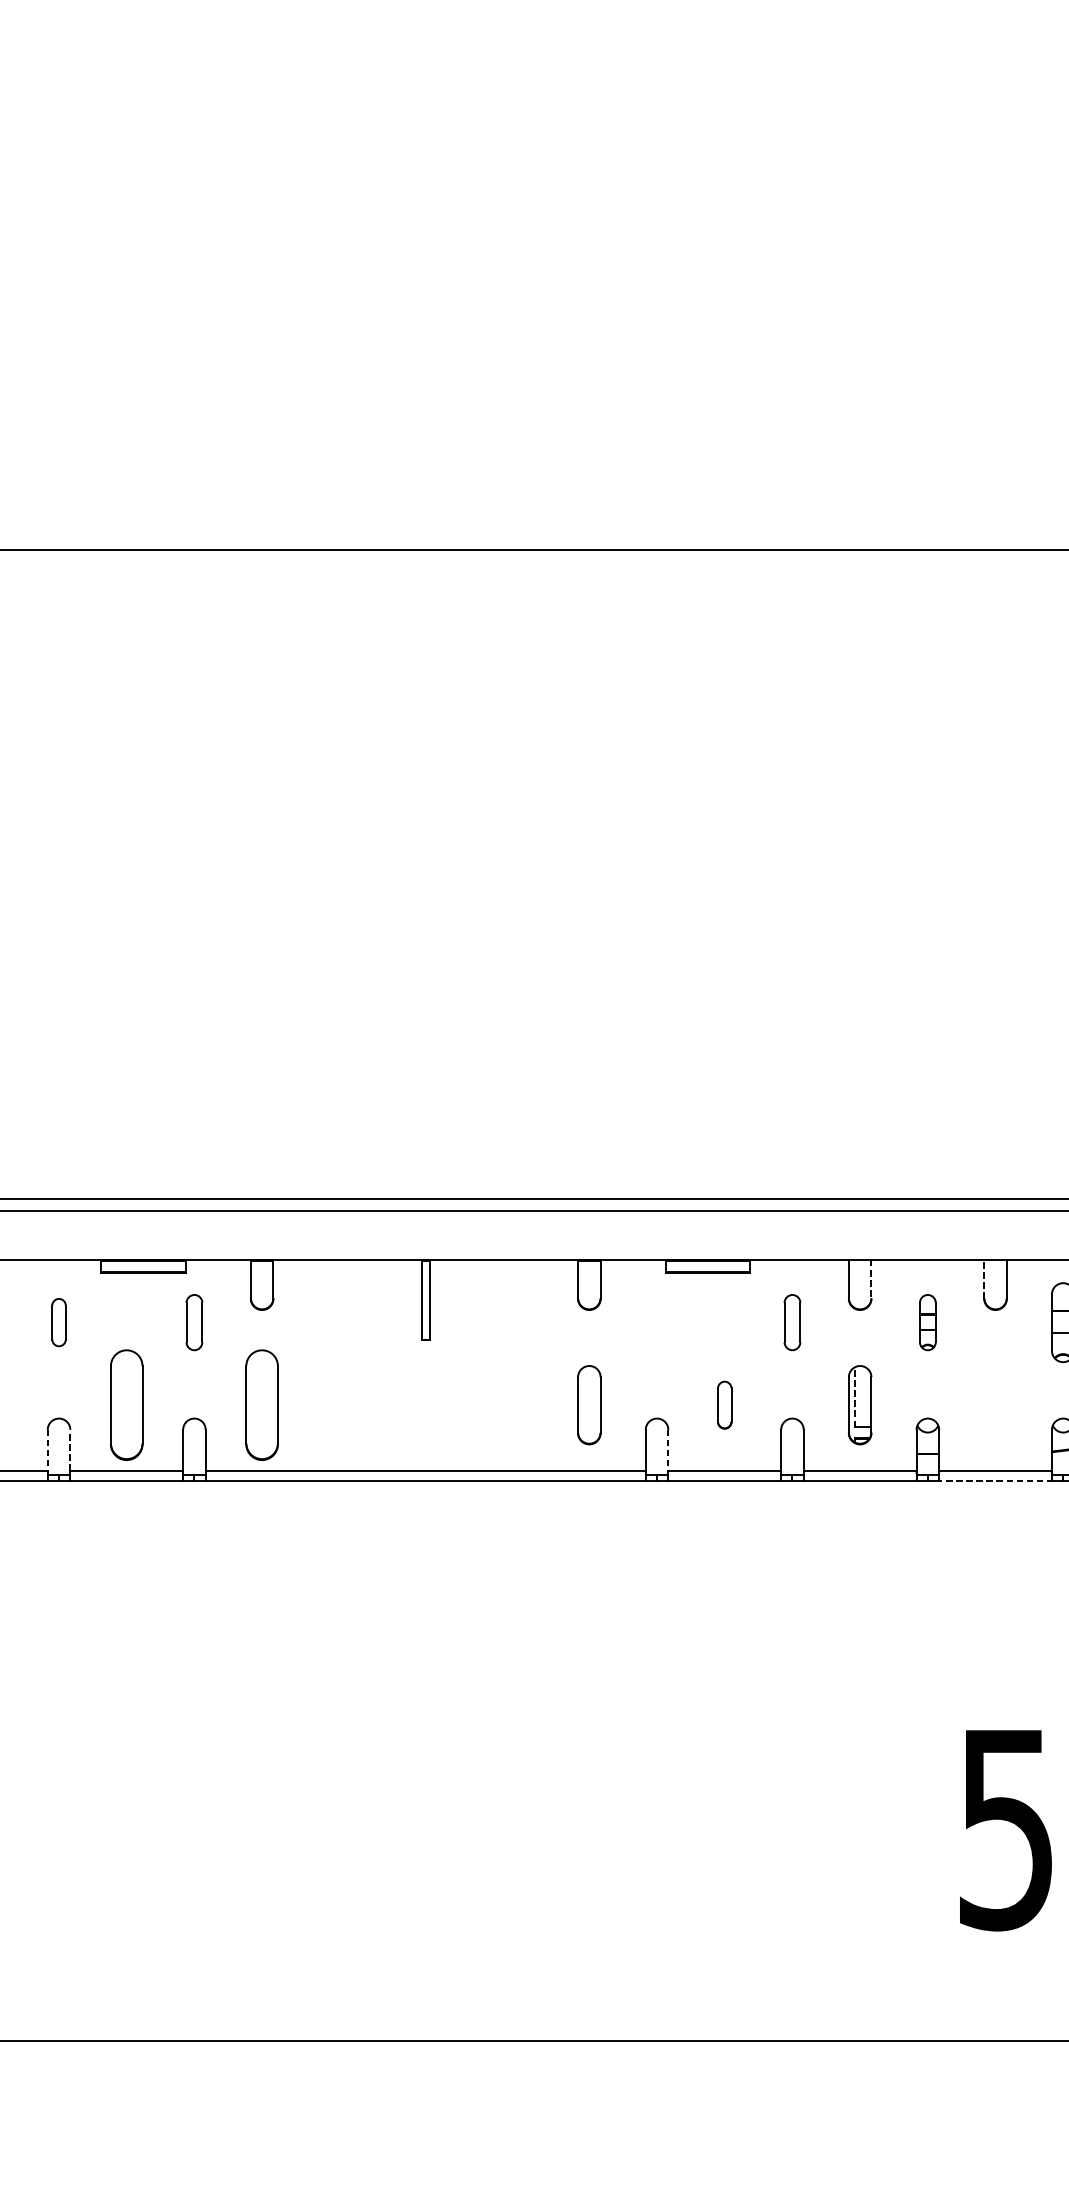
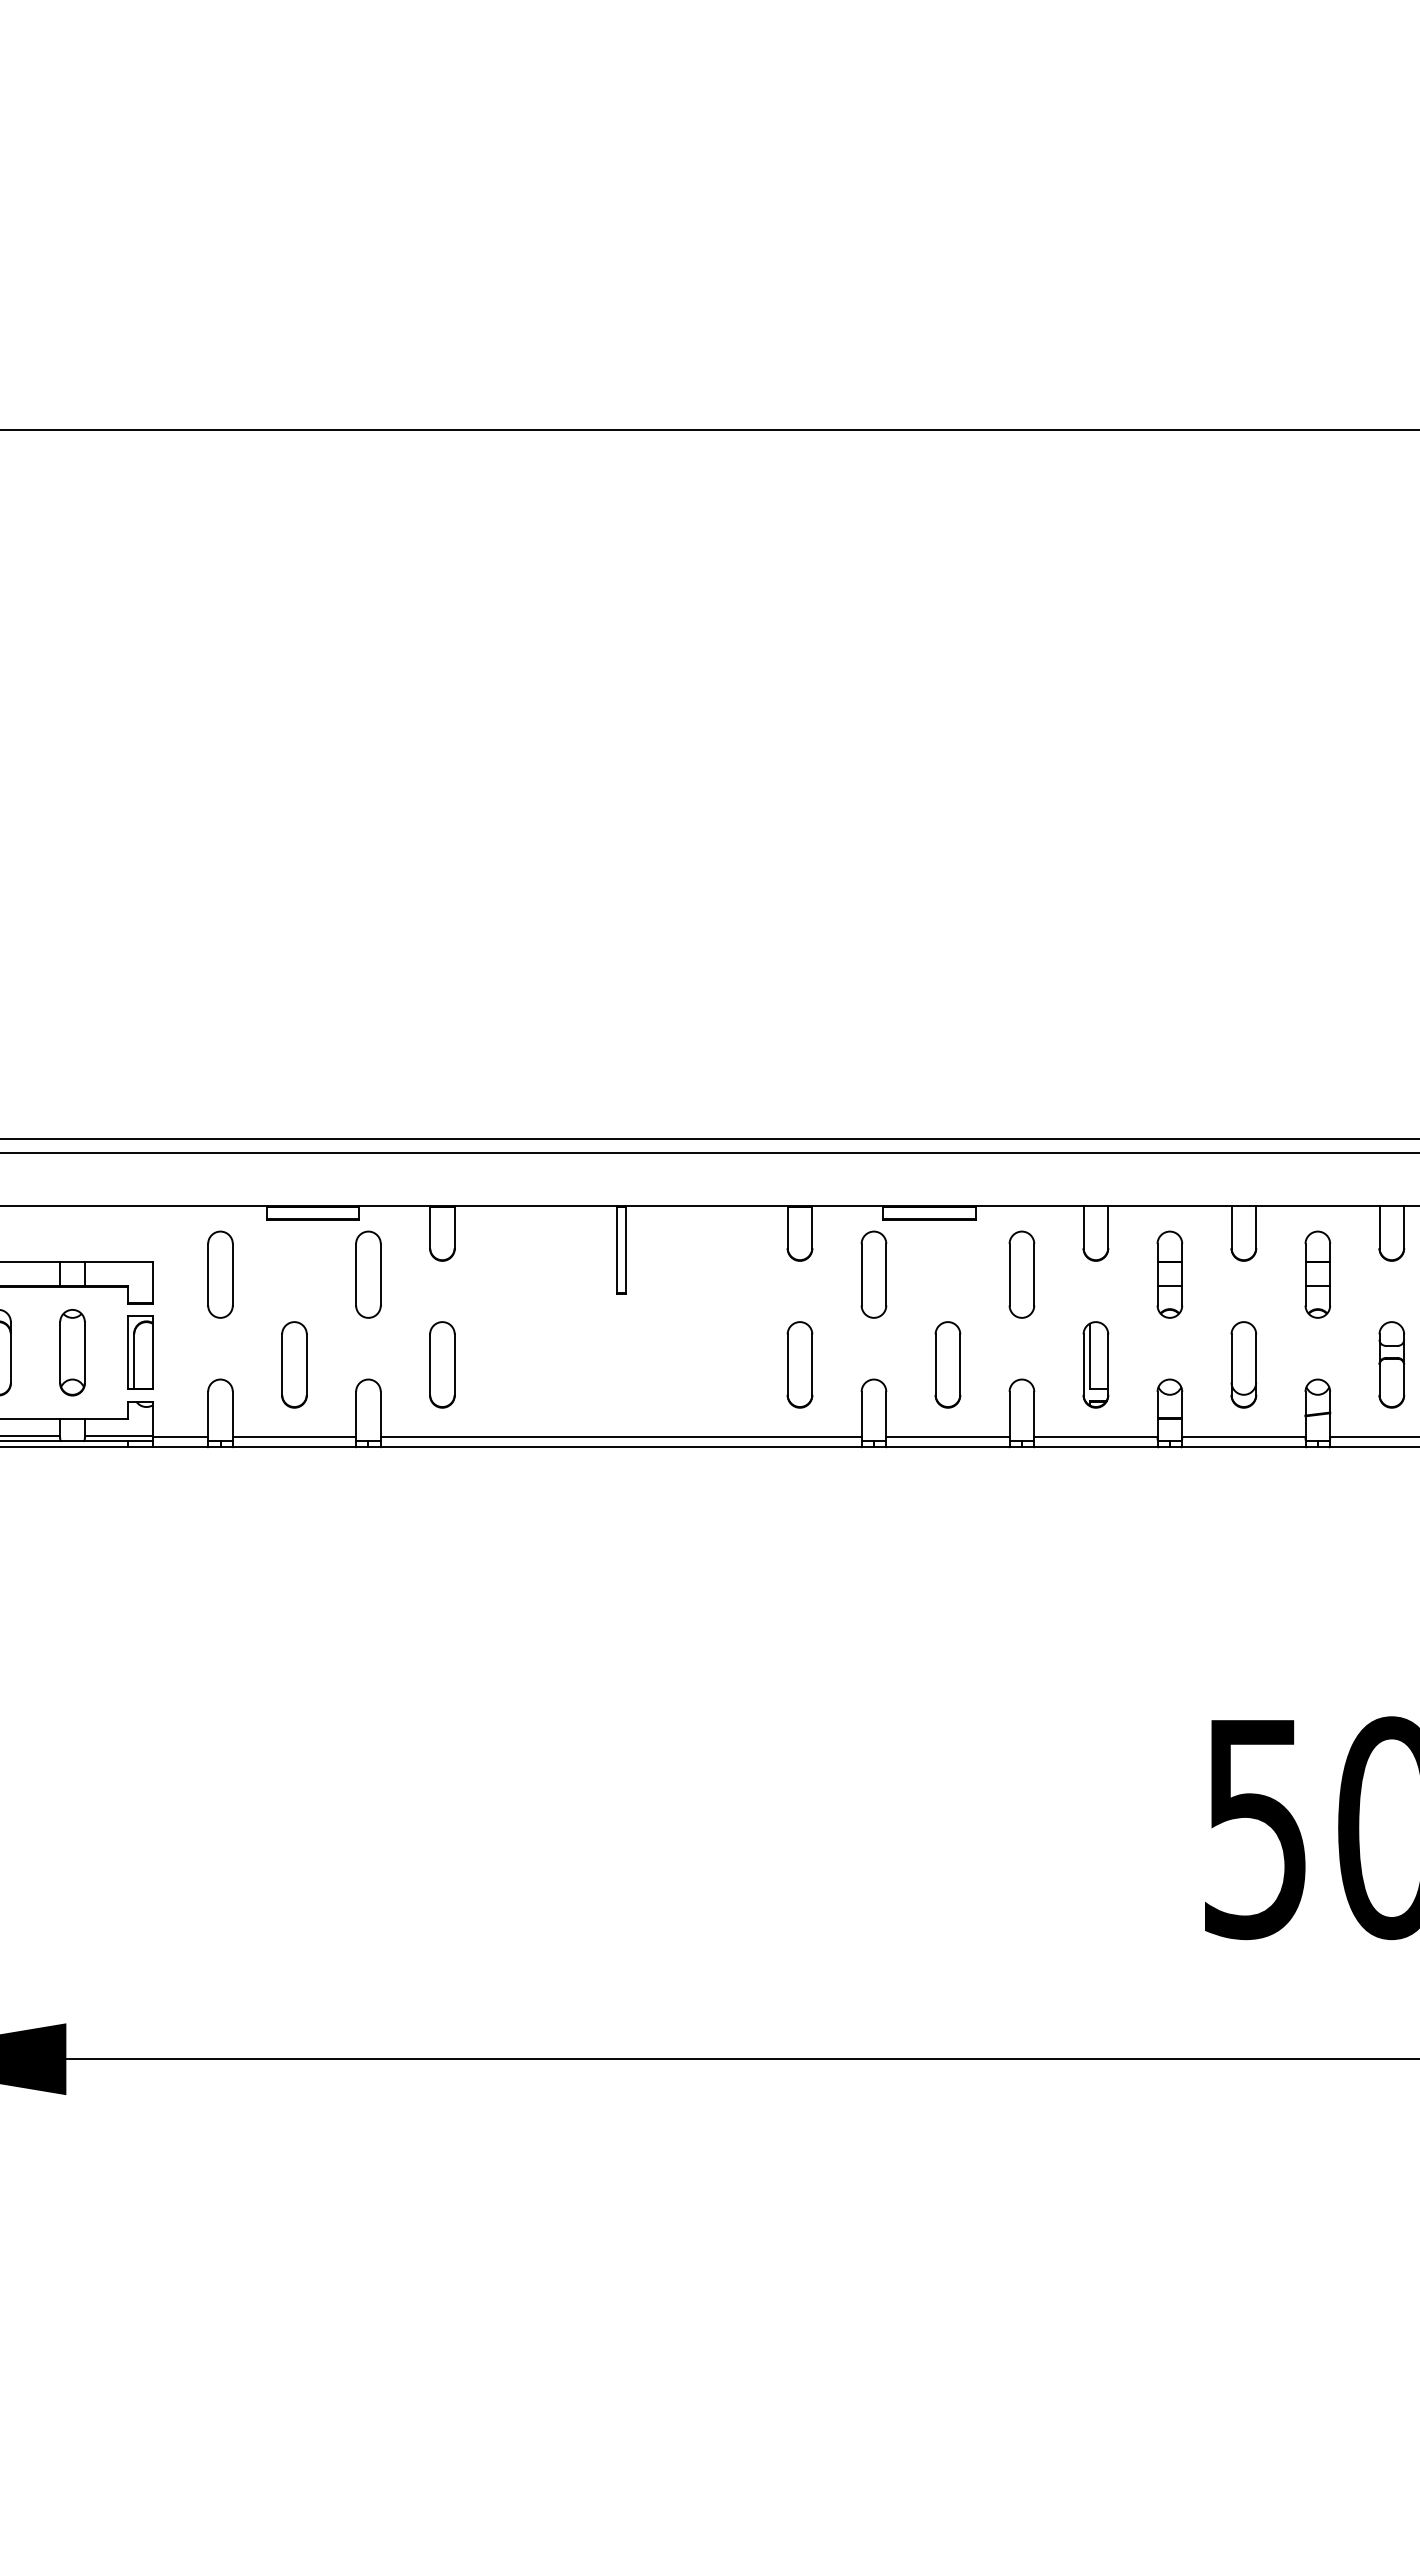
line: (984, 1278) -> (1231, 1226), dashed -> solid
line: (871, 1279) -> (1108, 1227), dashed -> solid
part: (59, 1322) -> (220, 1274), size x1.67
part: (194, 1322) -> (368, 1274), size x1.43
part: (656, 1322) -> (873, 1274), added
part: (792, 1322) -> (1021, 1274), size x1.43
part: (927, 1322) -> (1169, 1274), size x1.43
line: (854, 1396) -> (1089, 1355), dashed -> solid
part: (126, 1404) -> (294, 1364), size x0.71
part: (262, 1404) -> (442, 1364), size x0.71
part: (724, 1404) -> (947, 1364), size x1.67
part: (995, 1404) -> (1243, 1364), added
line: (70, 1449) -> (232, 1413), dashed -> solid
line: (48, 1450) -> (208, 1414), dashed -> solid
line: (668, 1450) -> (886, 1414), dashed -> solid
line: (995, 1480) -> (1243, 1447), dashed -> solid

